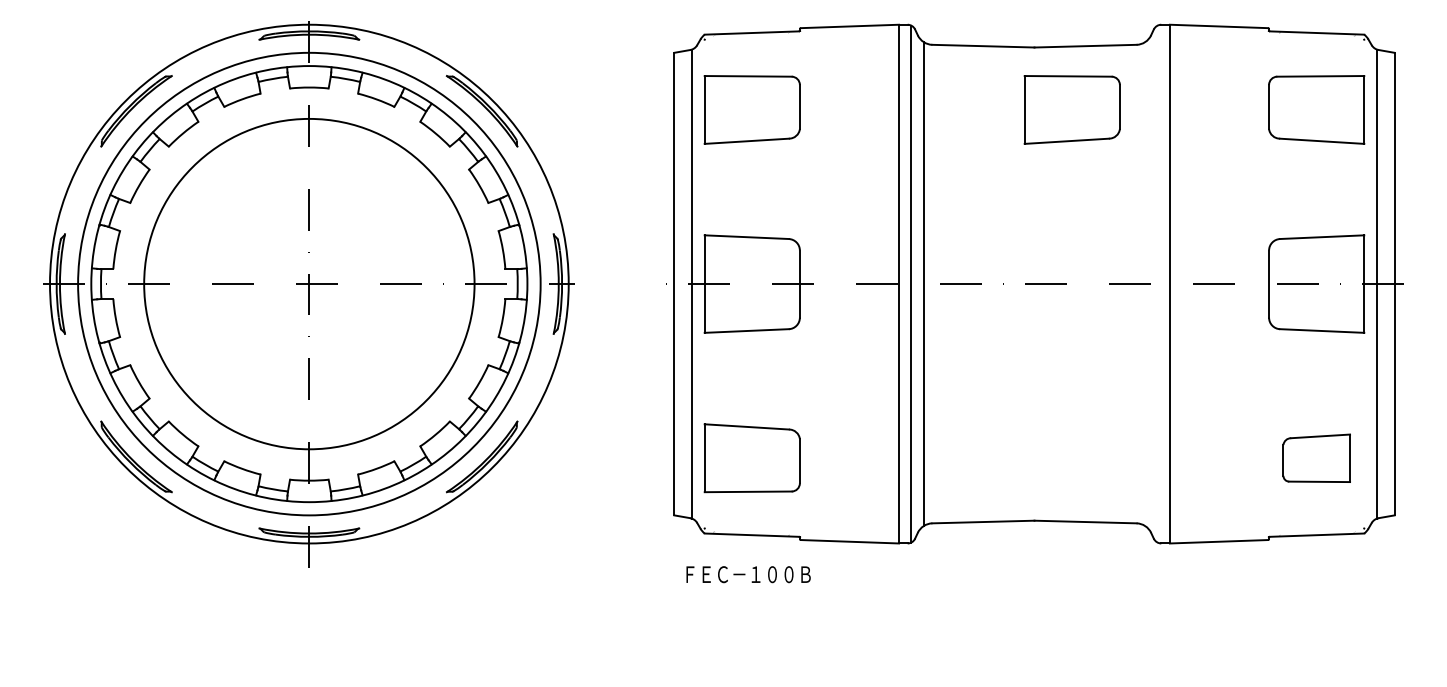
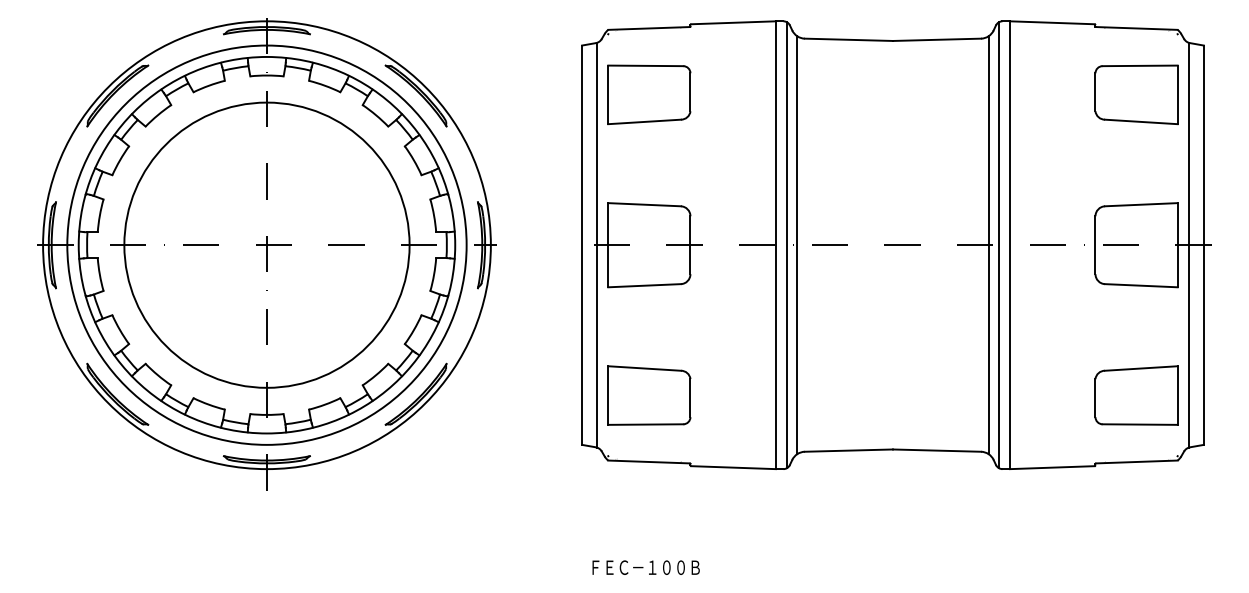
part: (1071, 109) -> (924, 94), removed
line: (1157, 283) -> (999, 244), added
line: (1145, 284) -> (988, 245), added
part: (1316, 458) -> (1136, 395), size x1.43
text: (748, 574) -> (646, 567), moved

